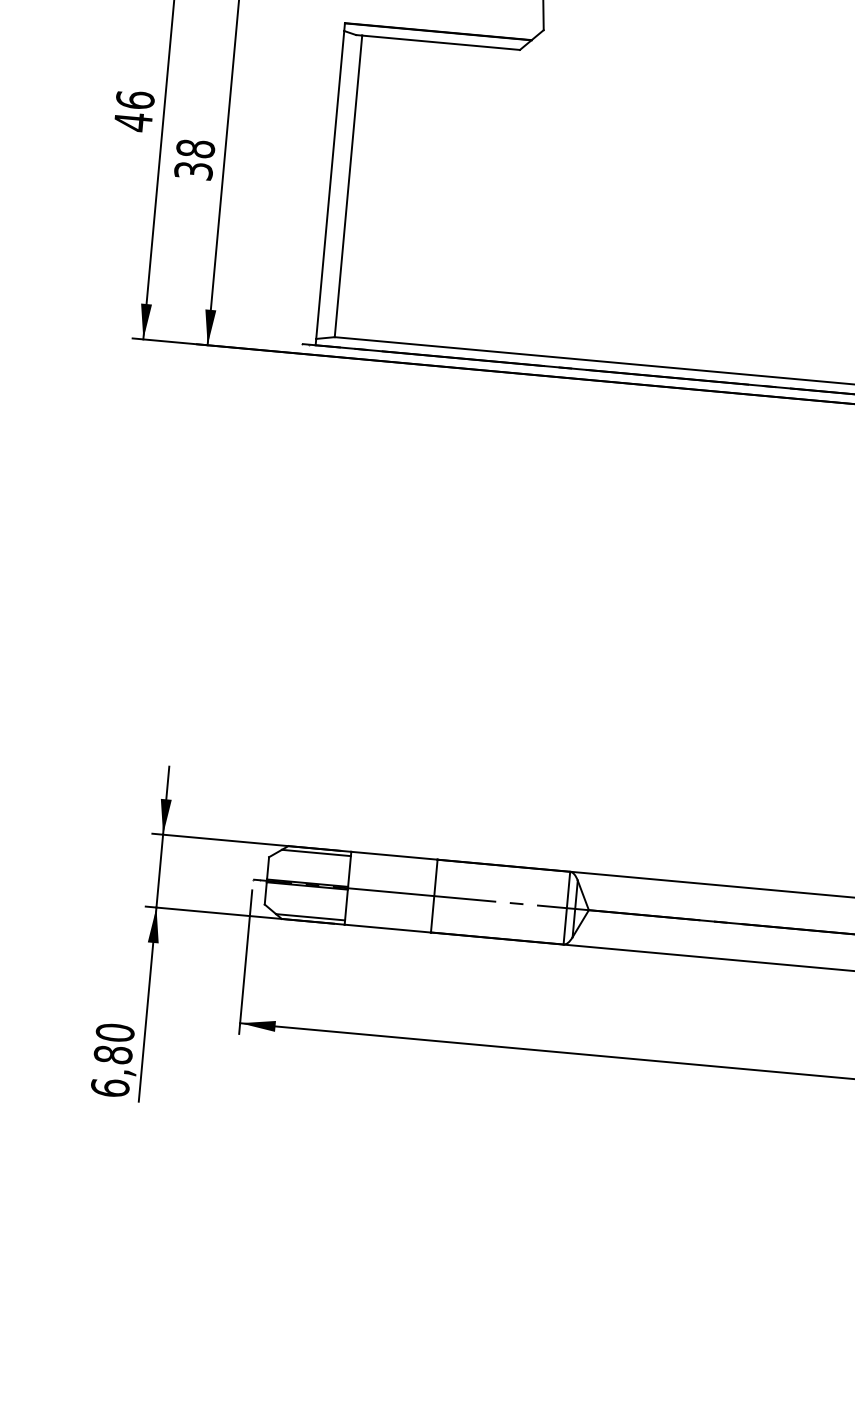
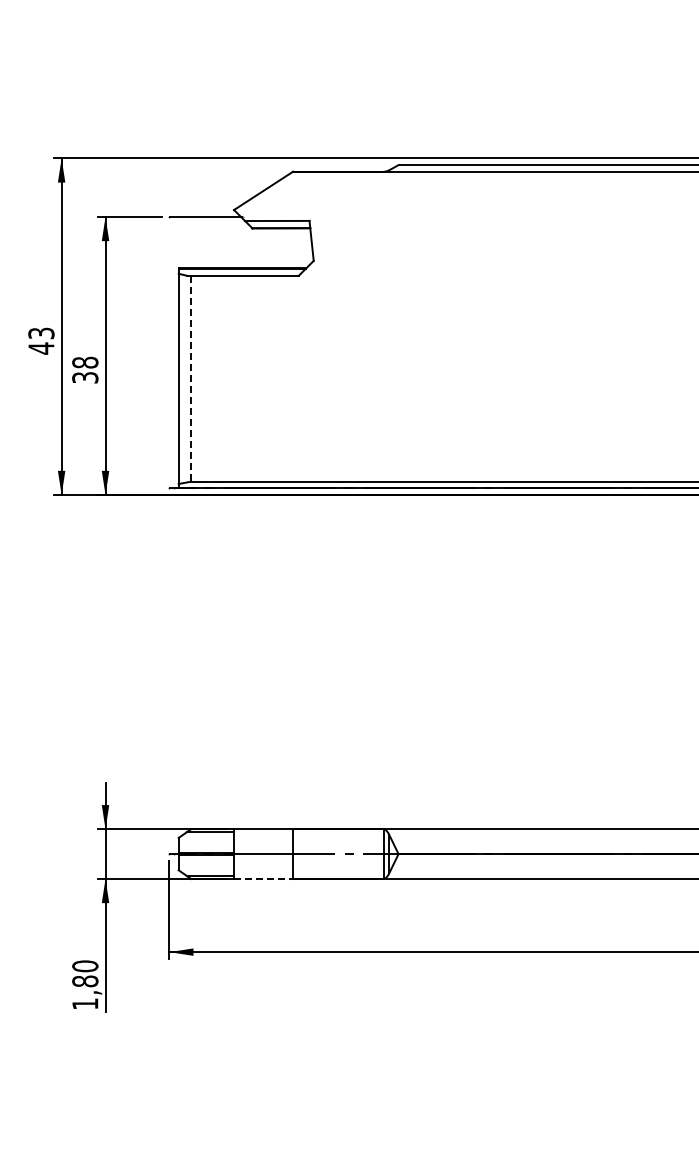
text: (135, 100) -> (41, 333), 46 -> 43
line: (349, 186) -> (191, 378), solid -> dashed
line: (389, 928) -> (264, 878), solid -> dashed
text: (110, 1087) -> (85, 1003), 6,80 -> 1,80

